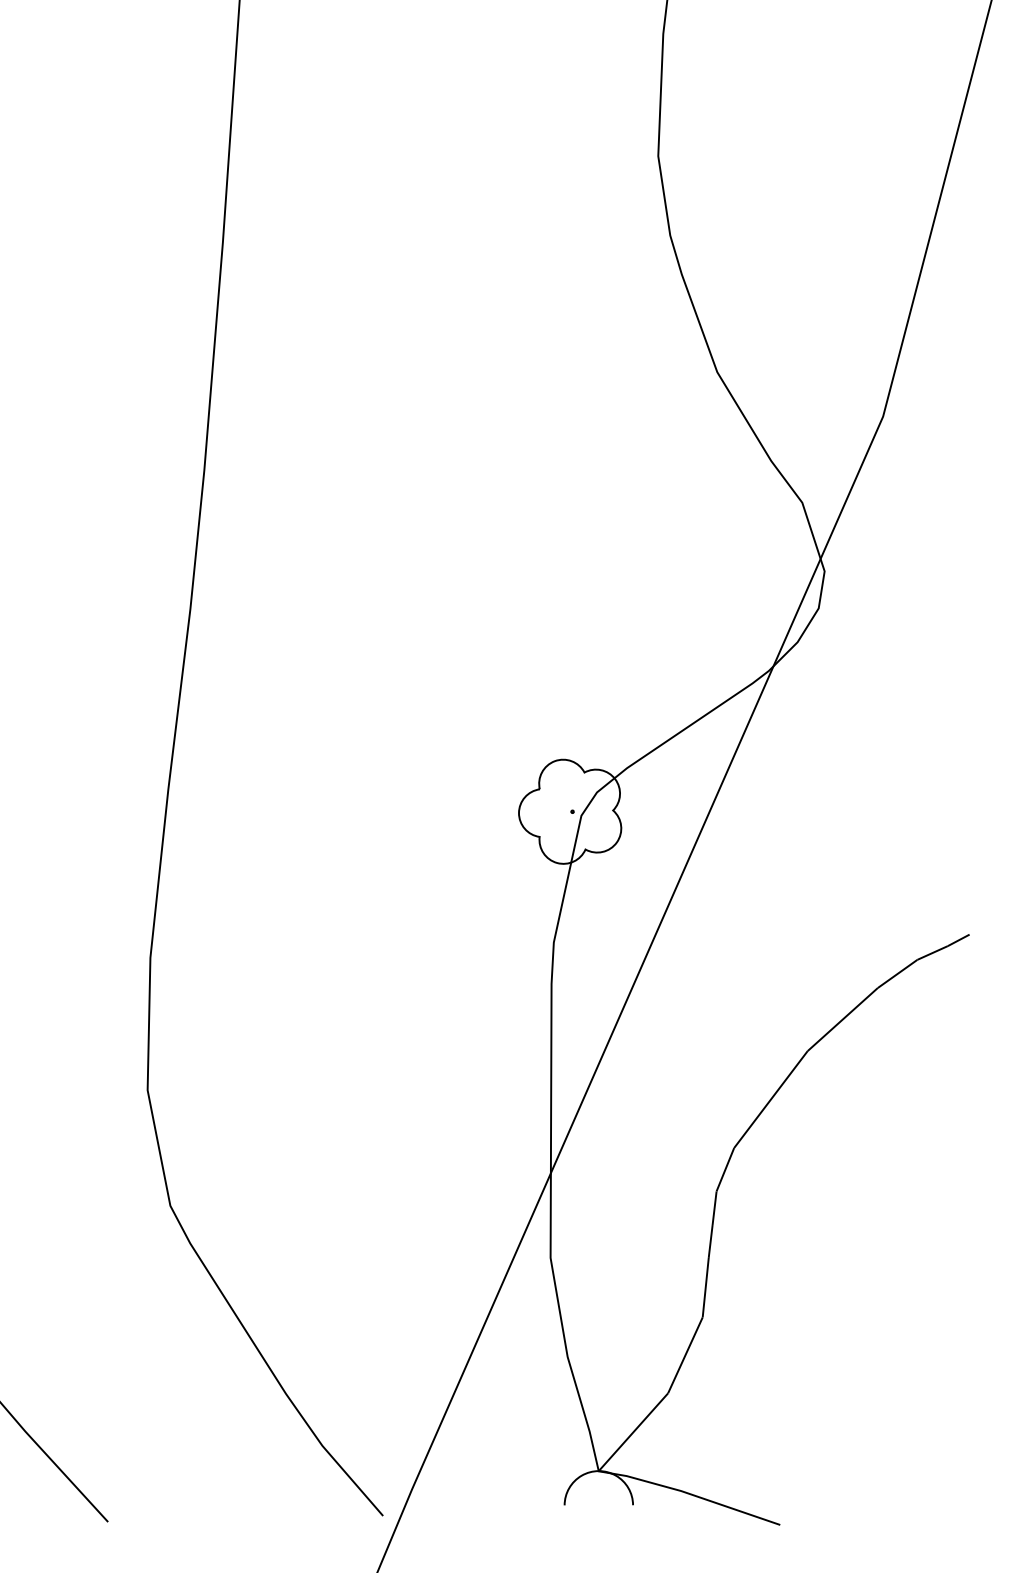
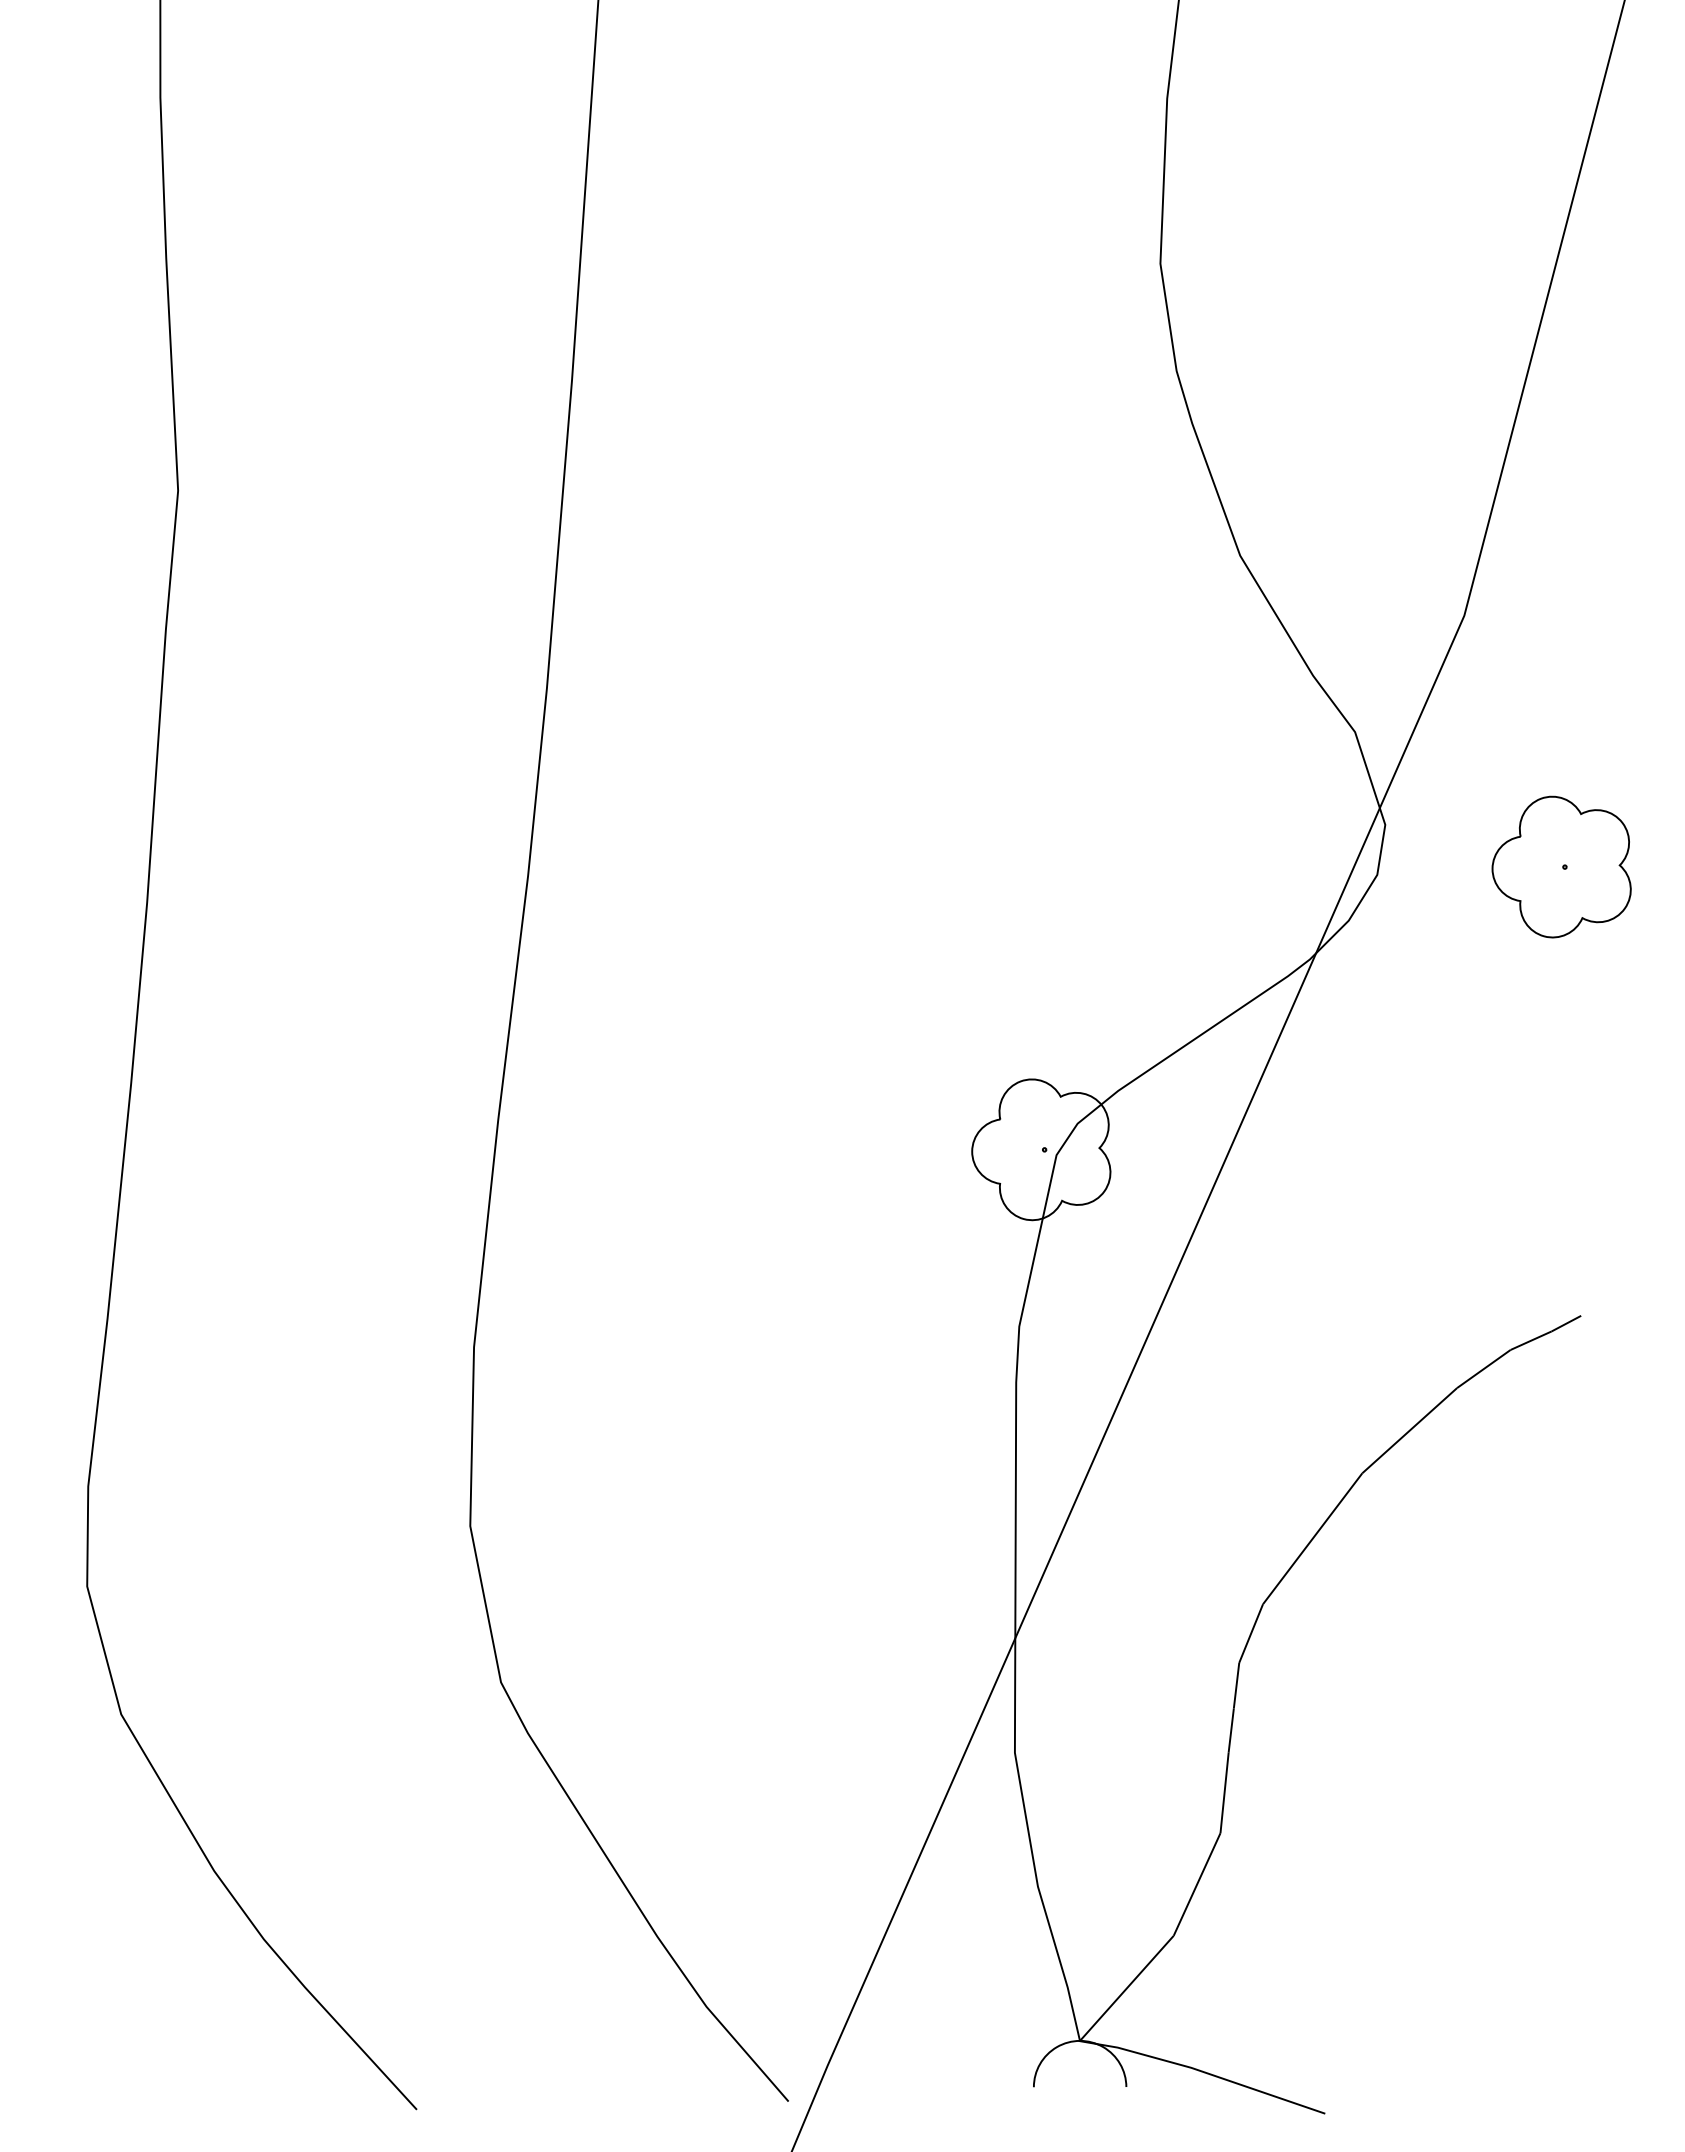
part: (955, 602) -> (1561, 866), added

